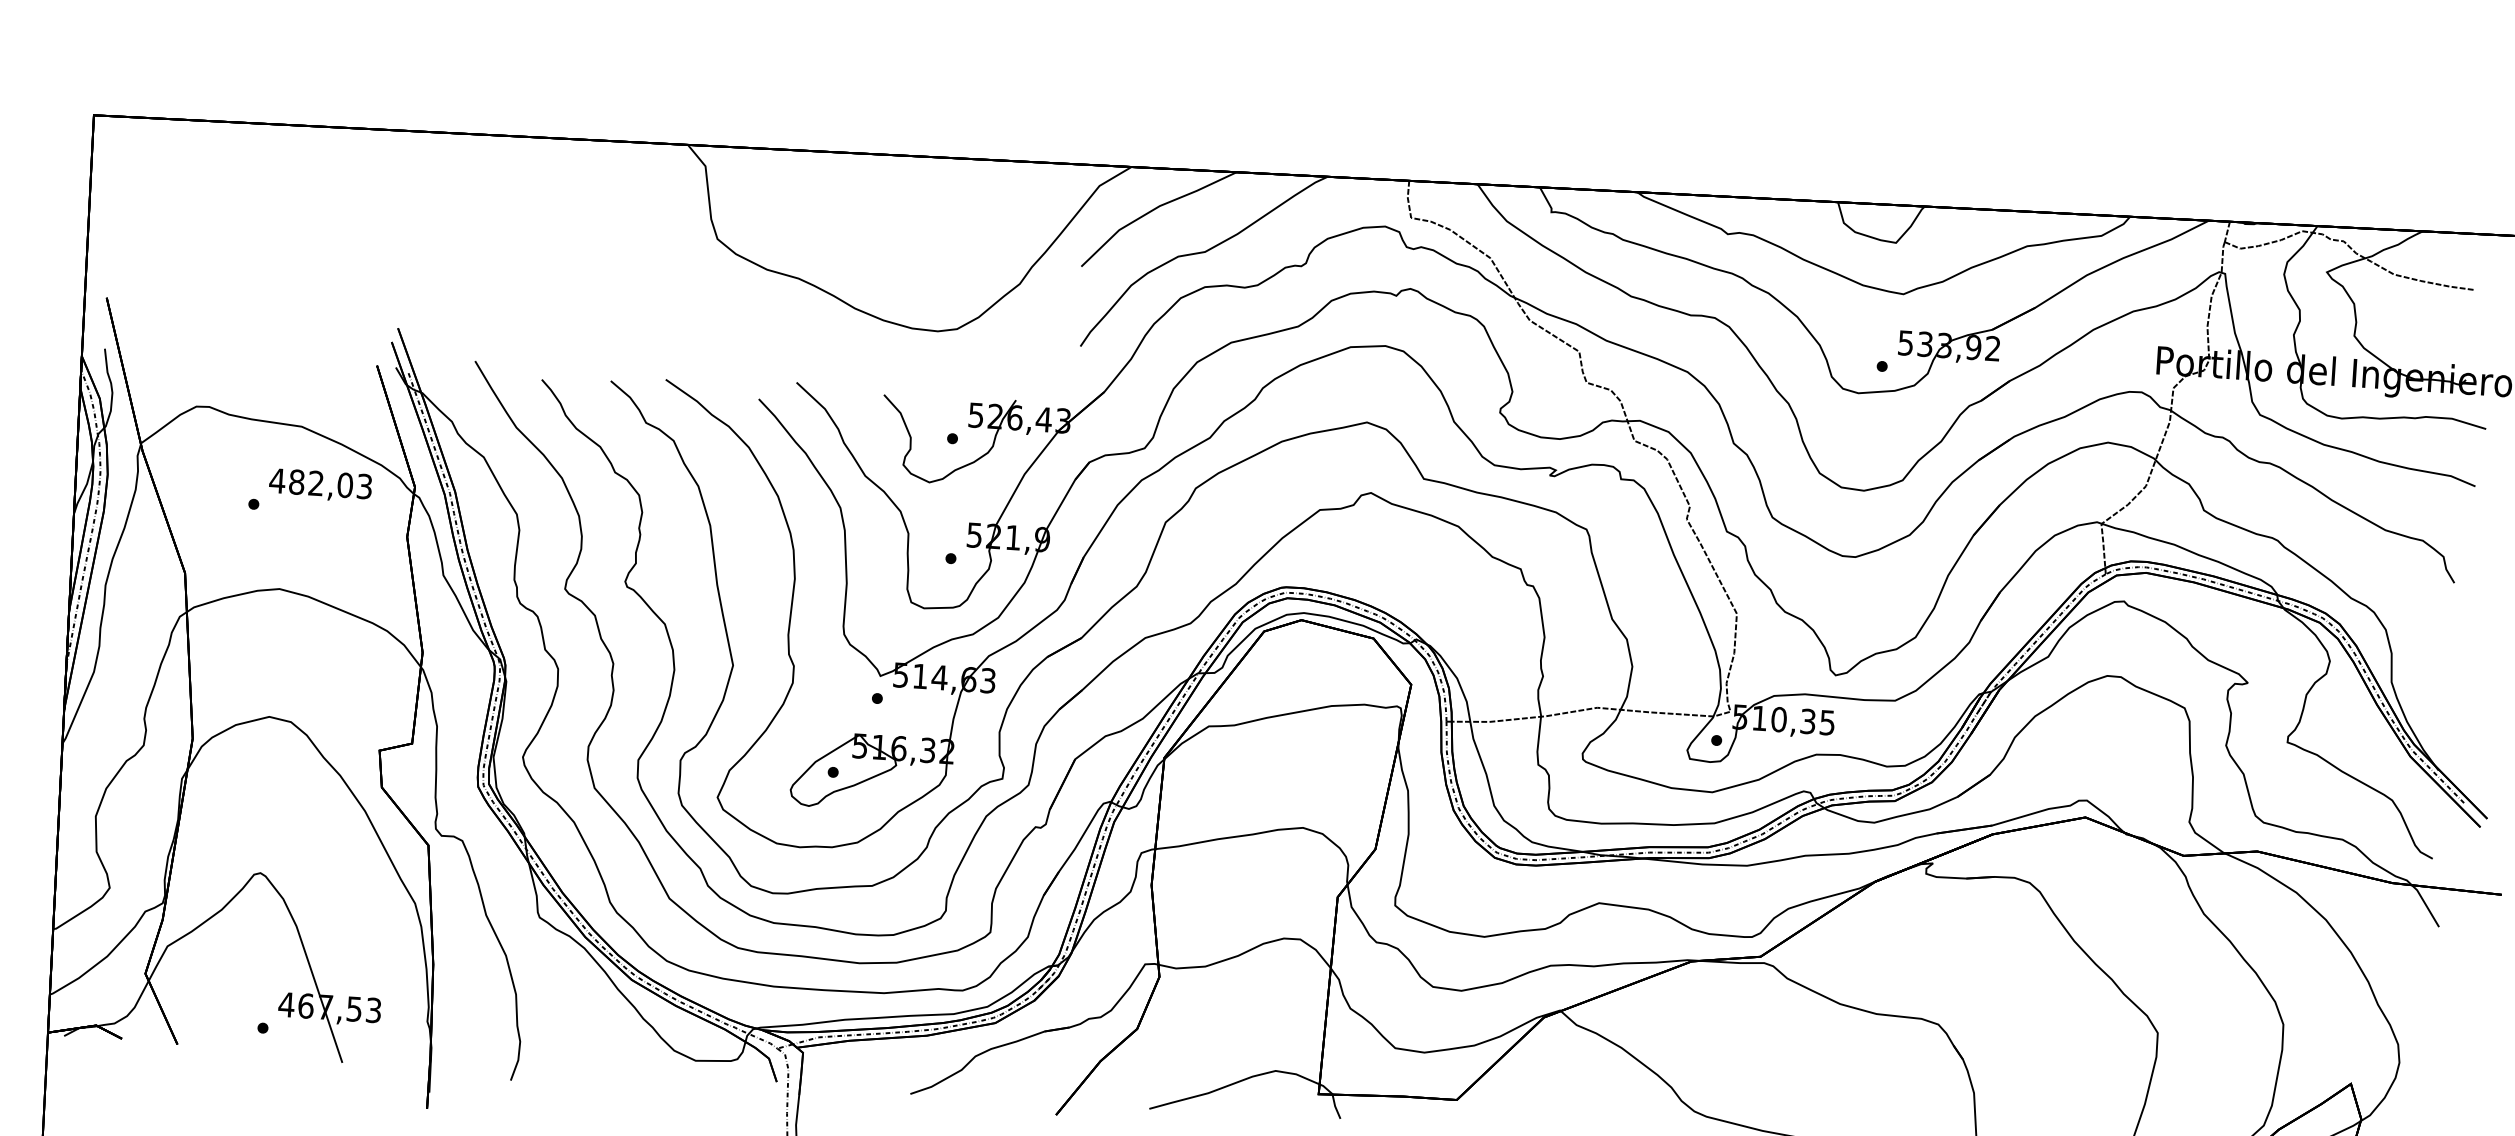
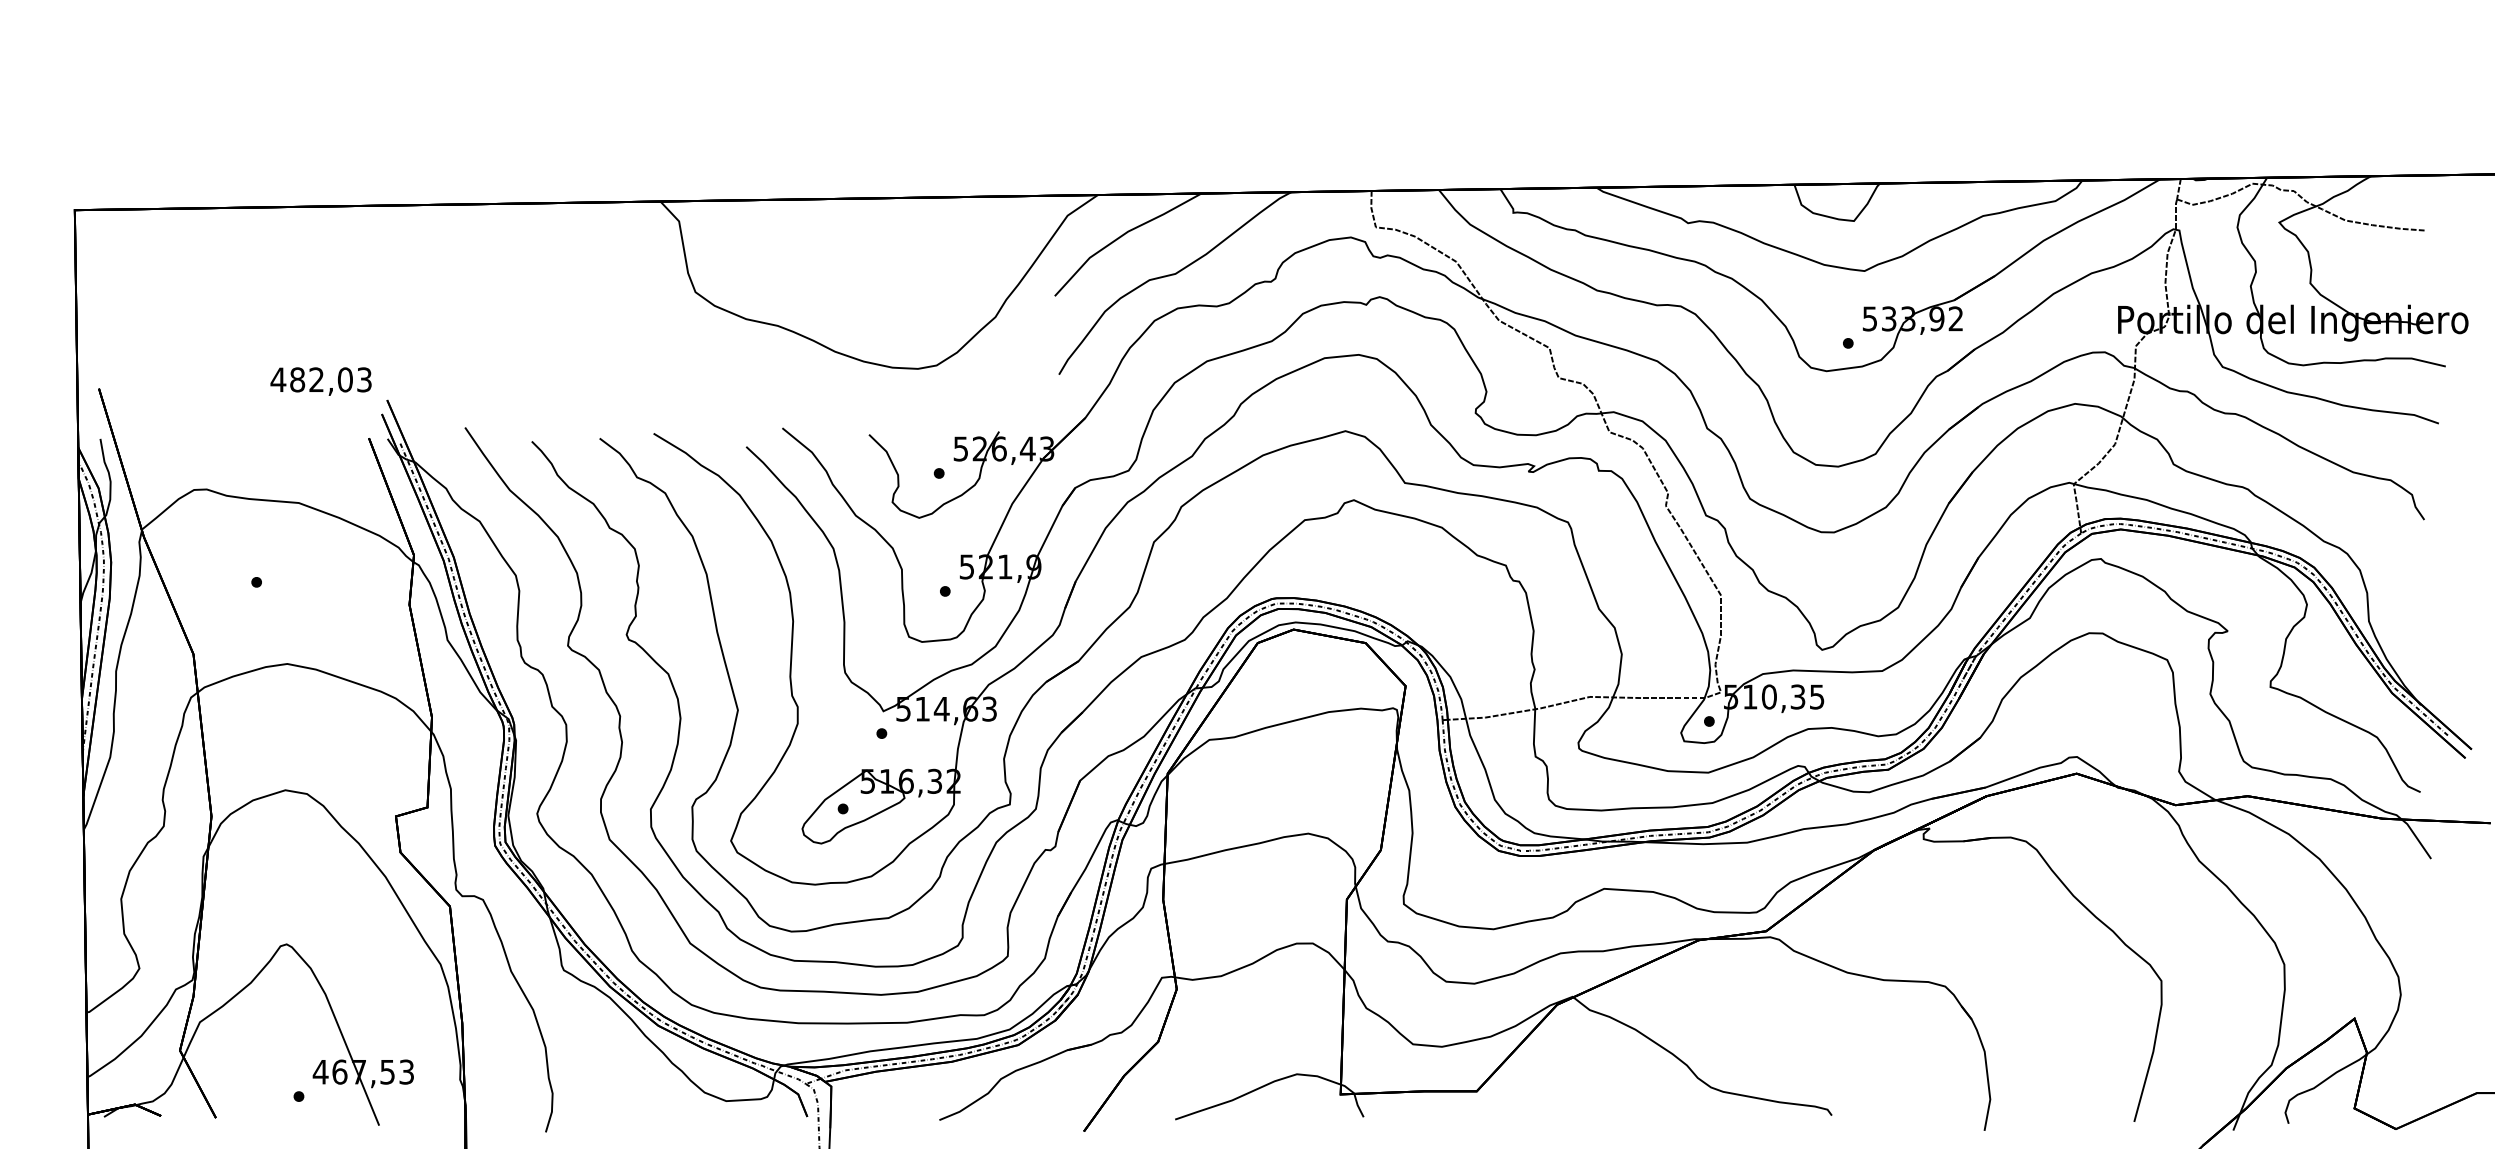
text: (319, 485) -> (320, 381), moved

